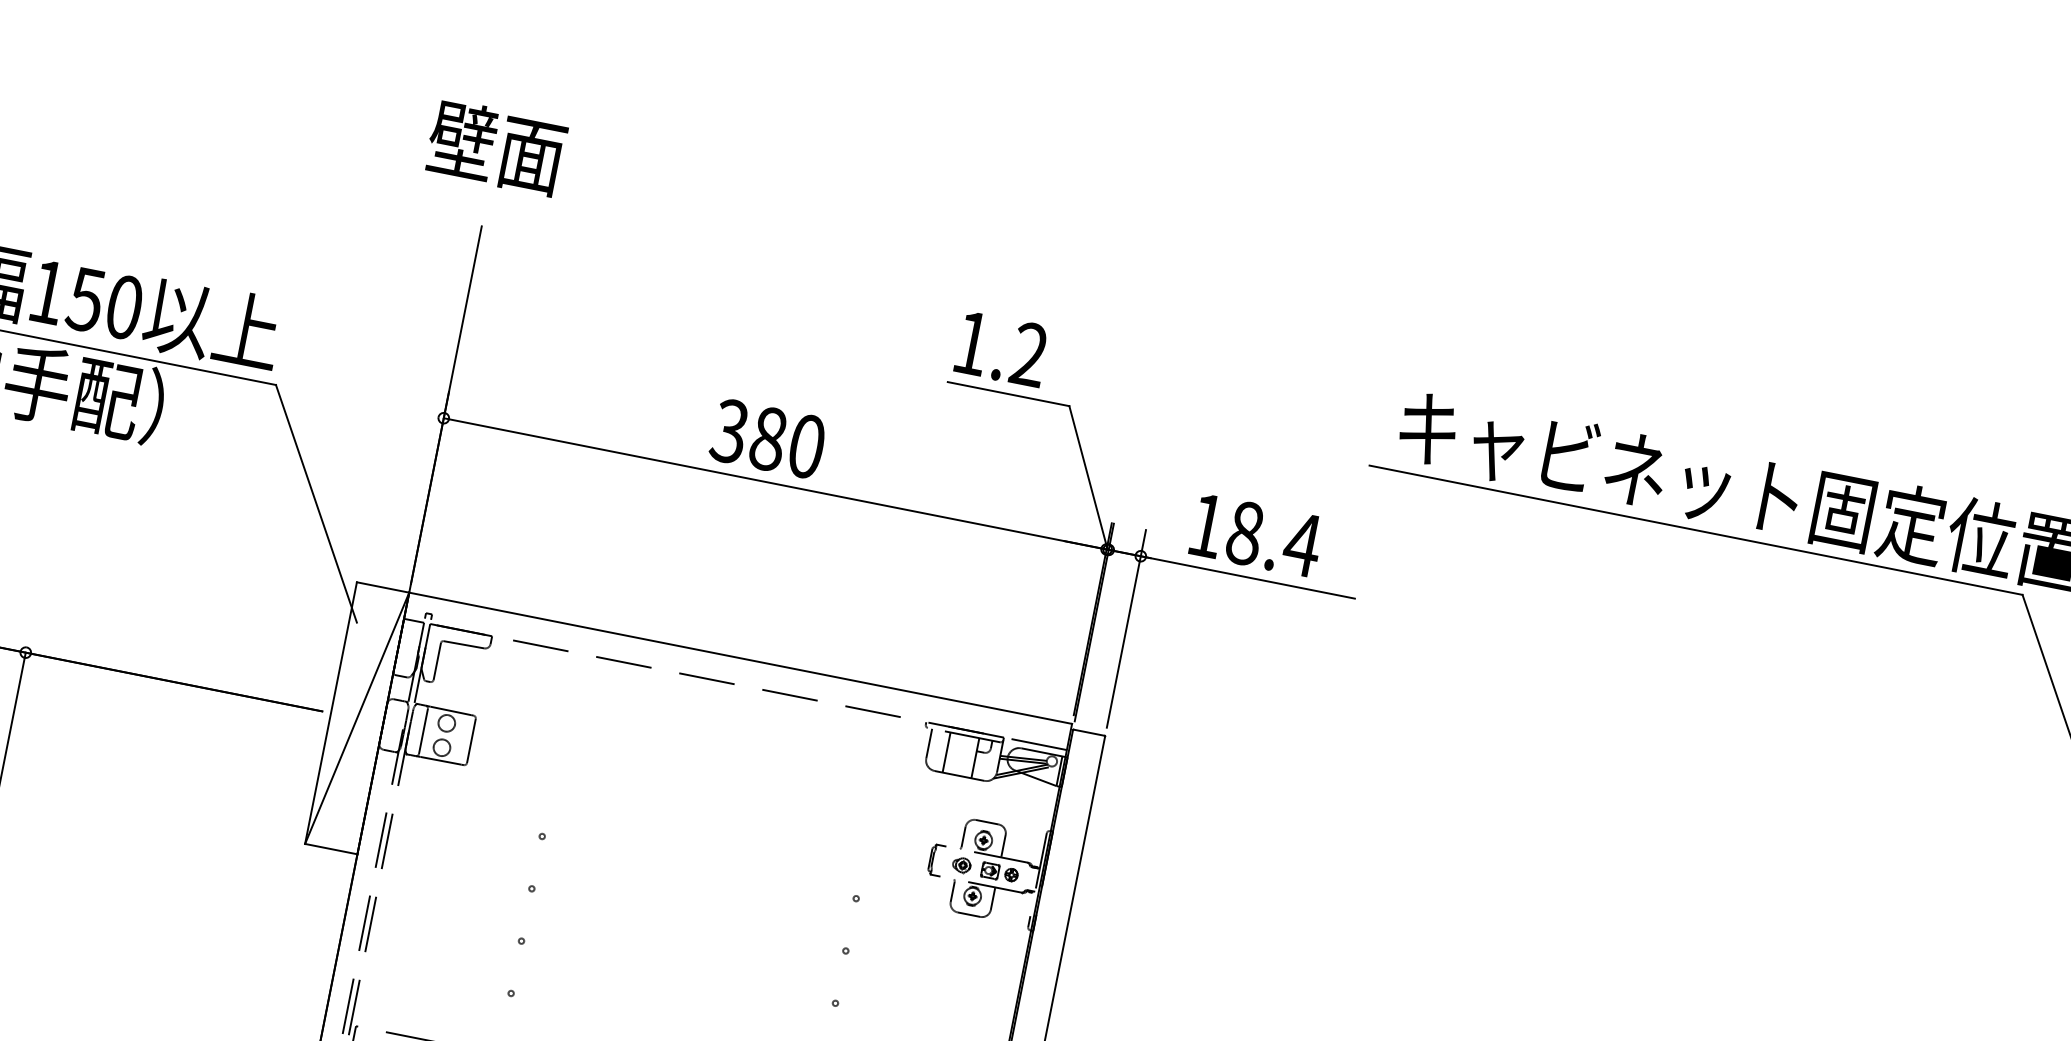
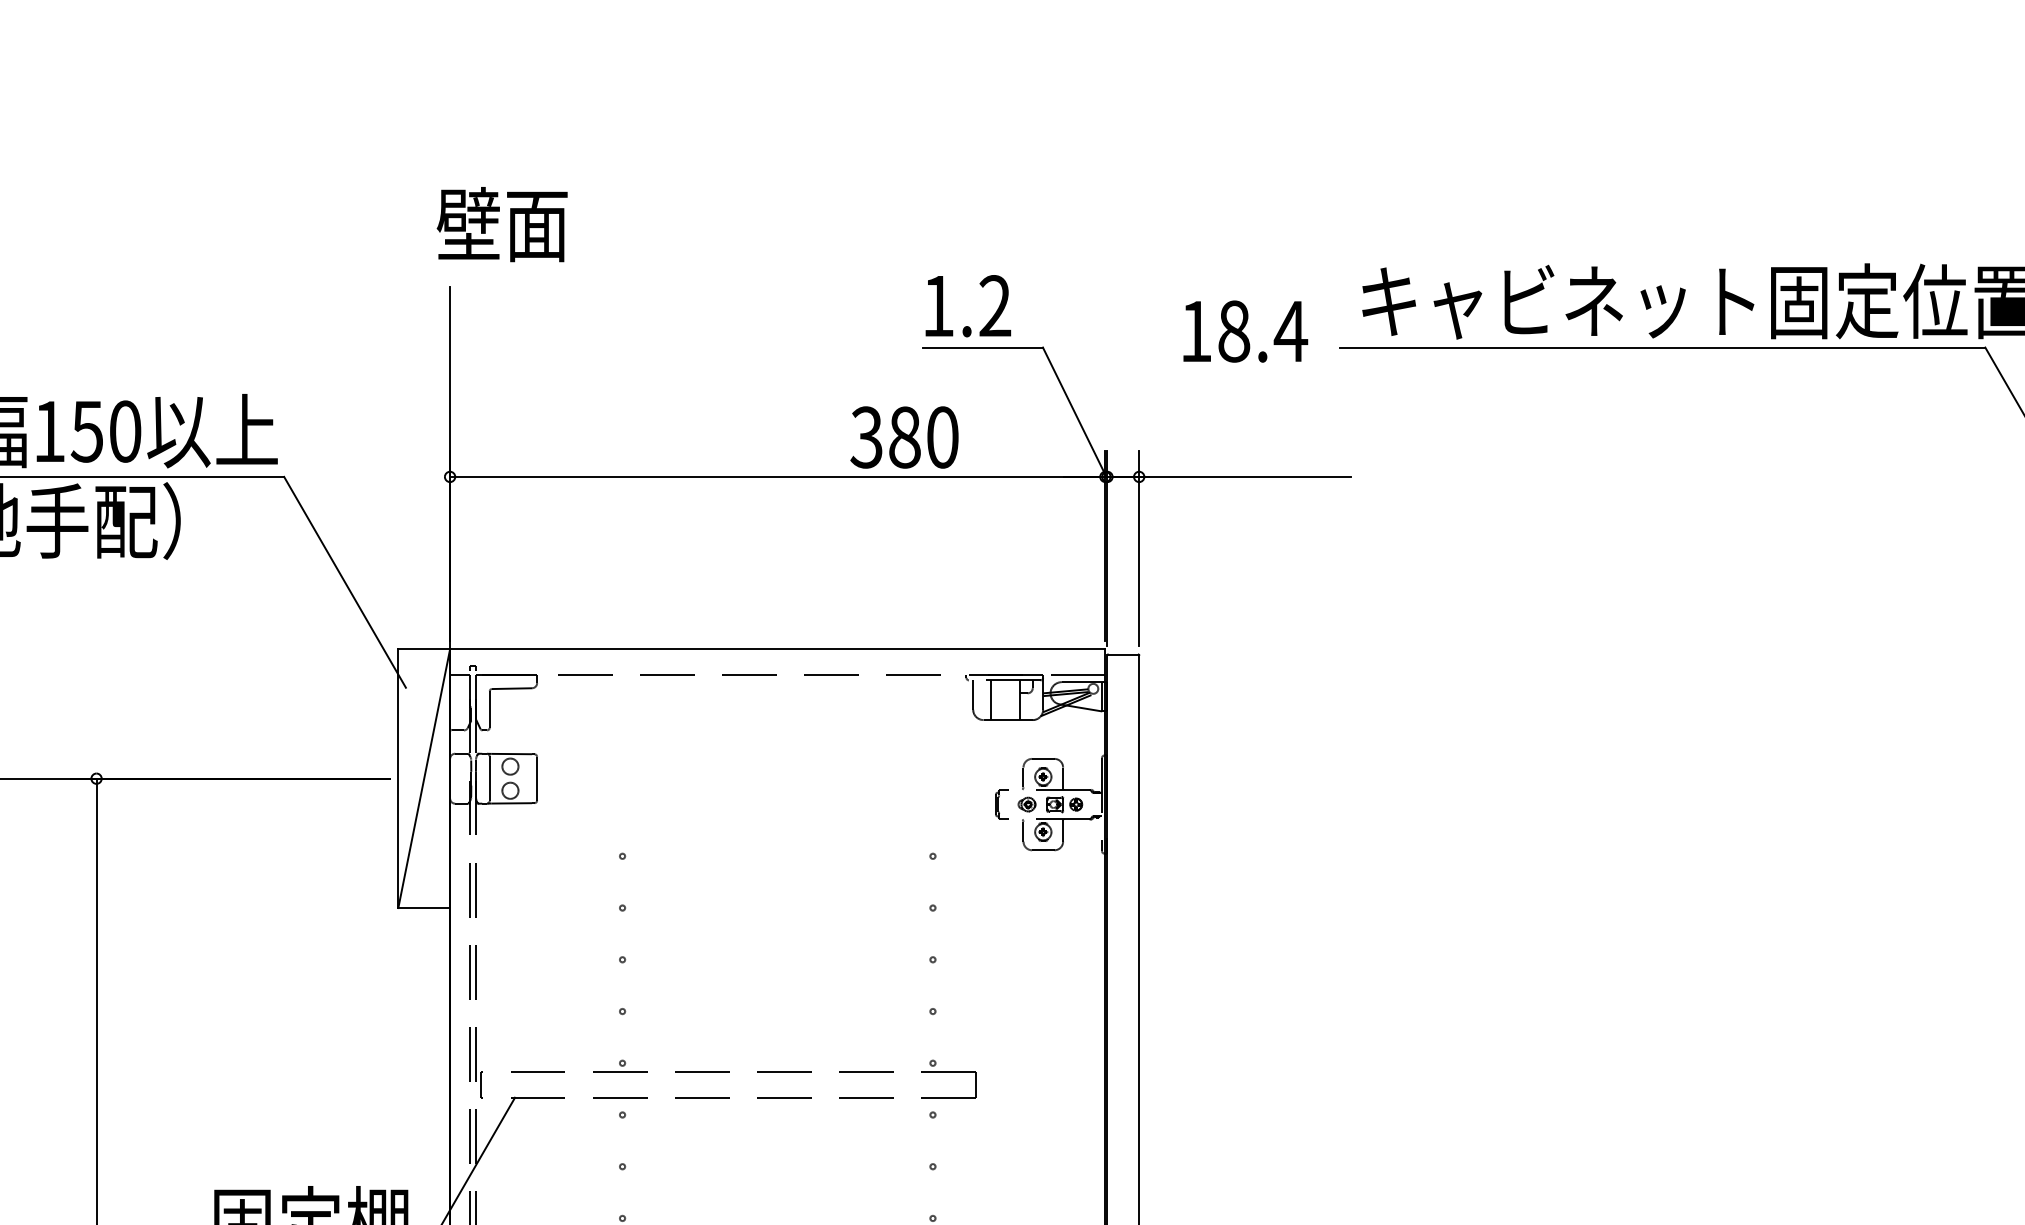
text: (495, 147) -> (501, 224), moved
text: (768, 438) -> (904, 437), moved
text: (1256, 535) -> (1245, 331), moved

